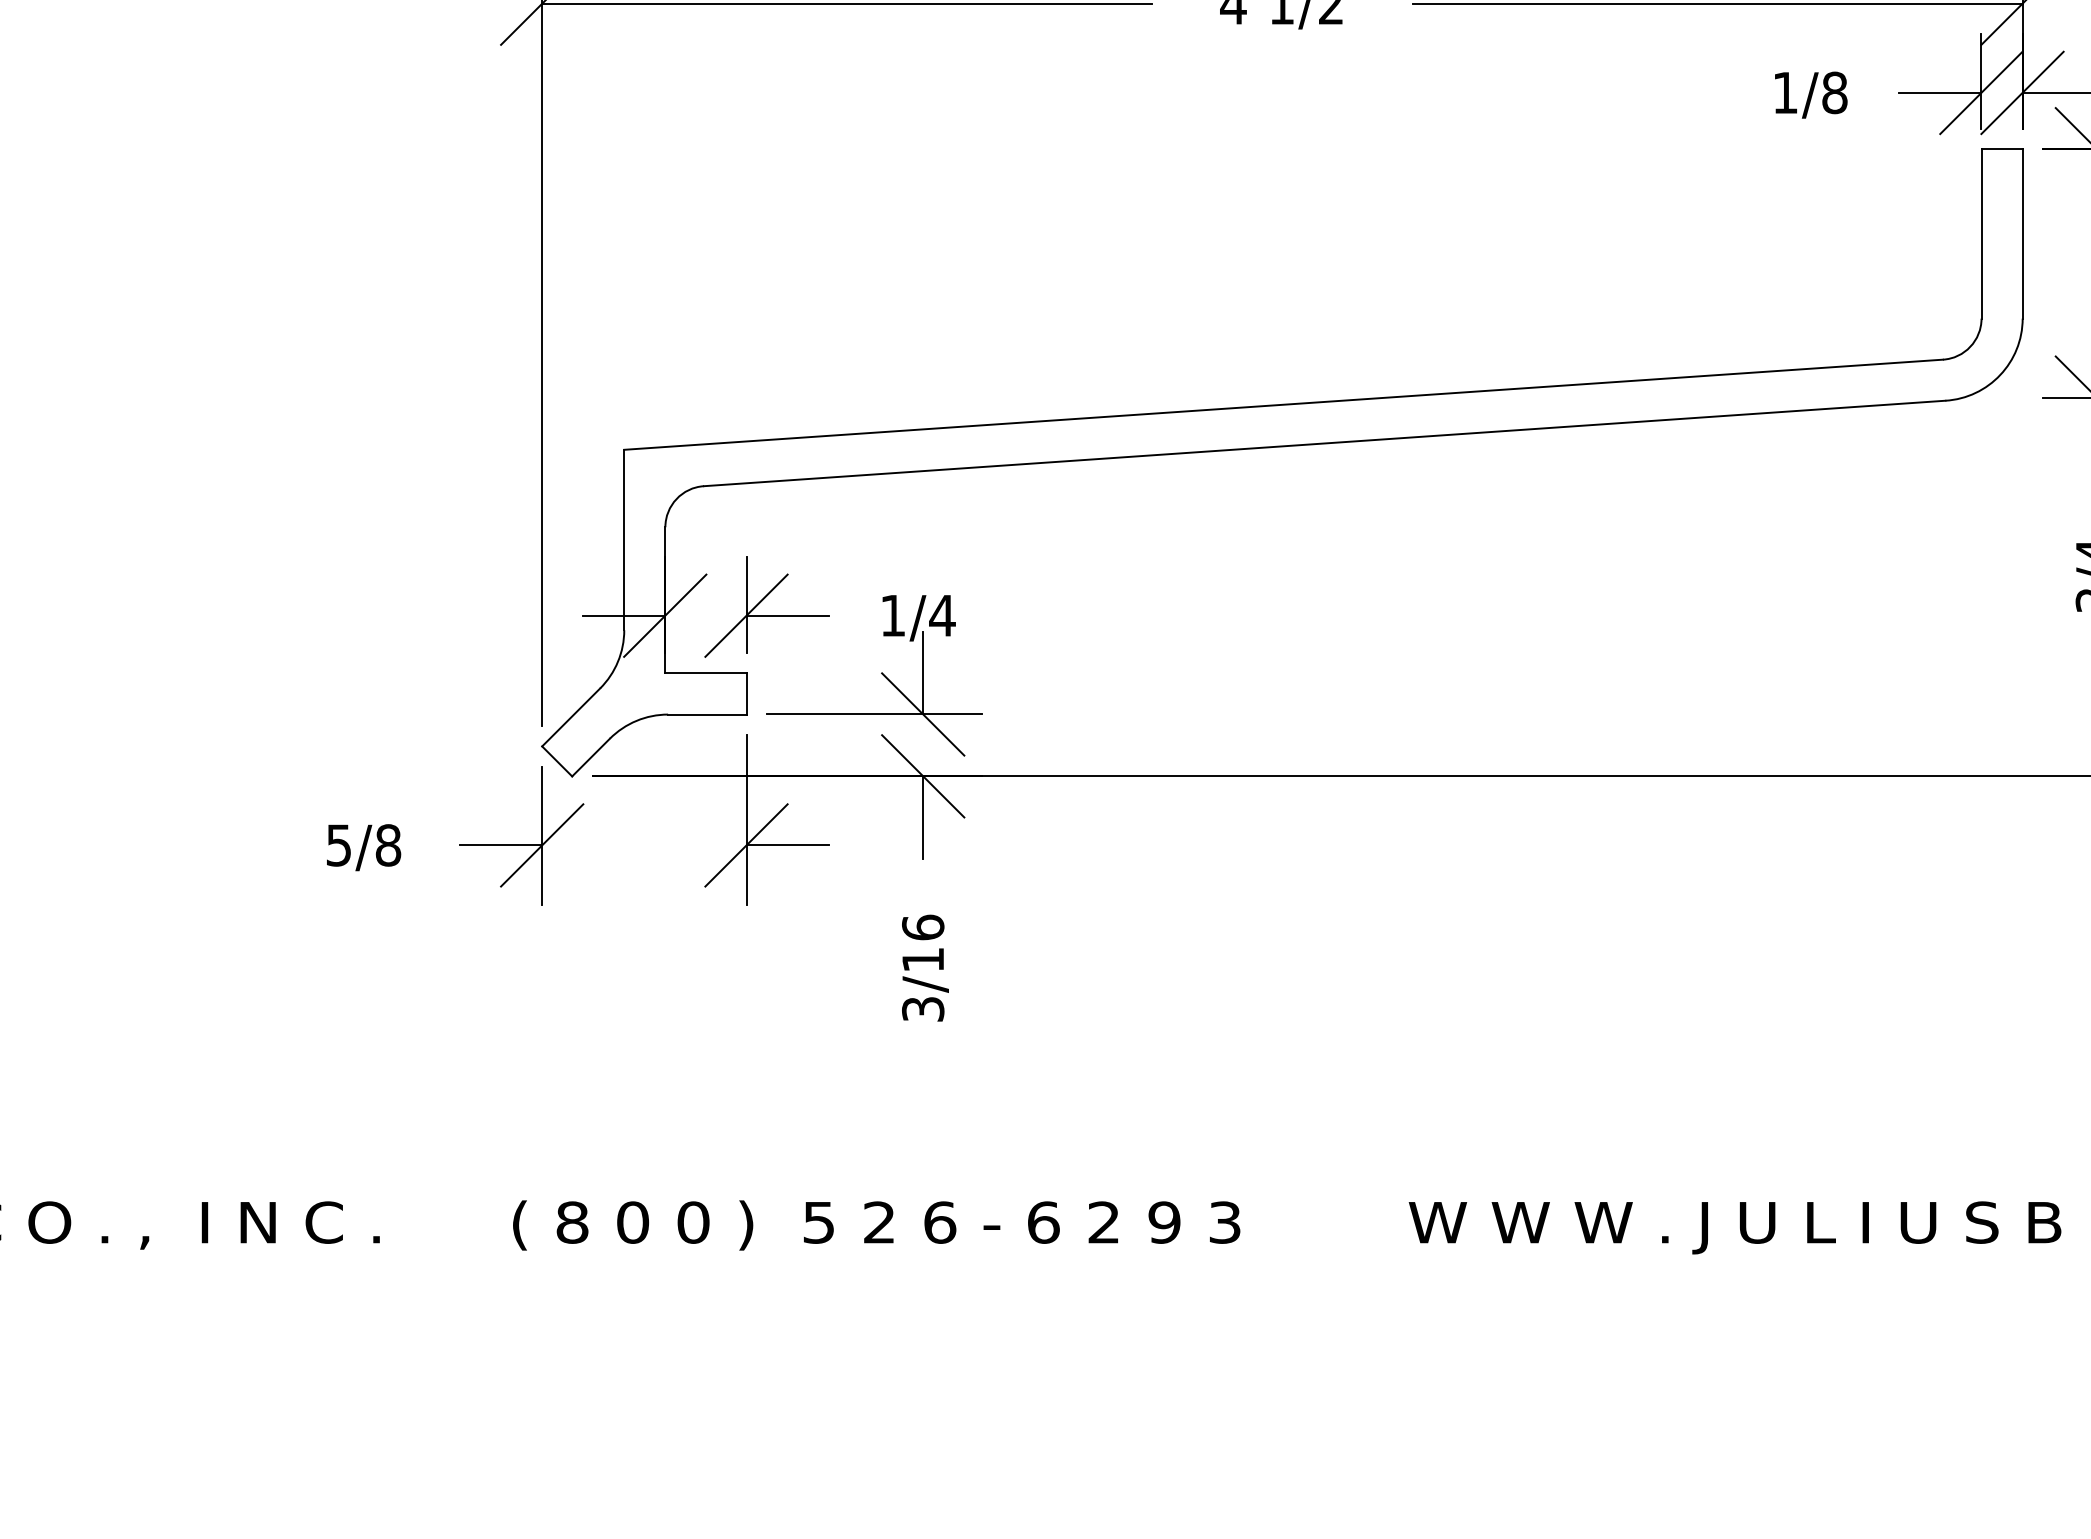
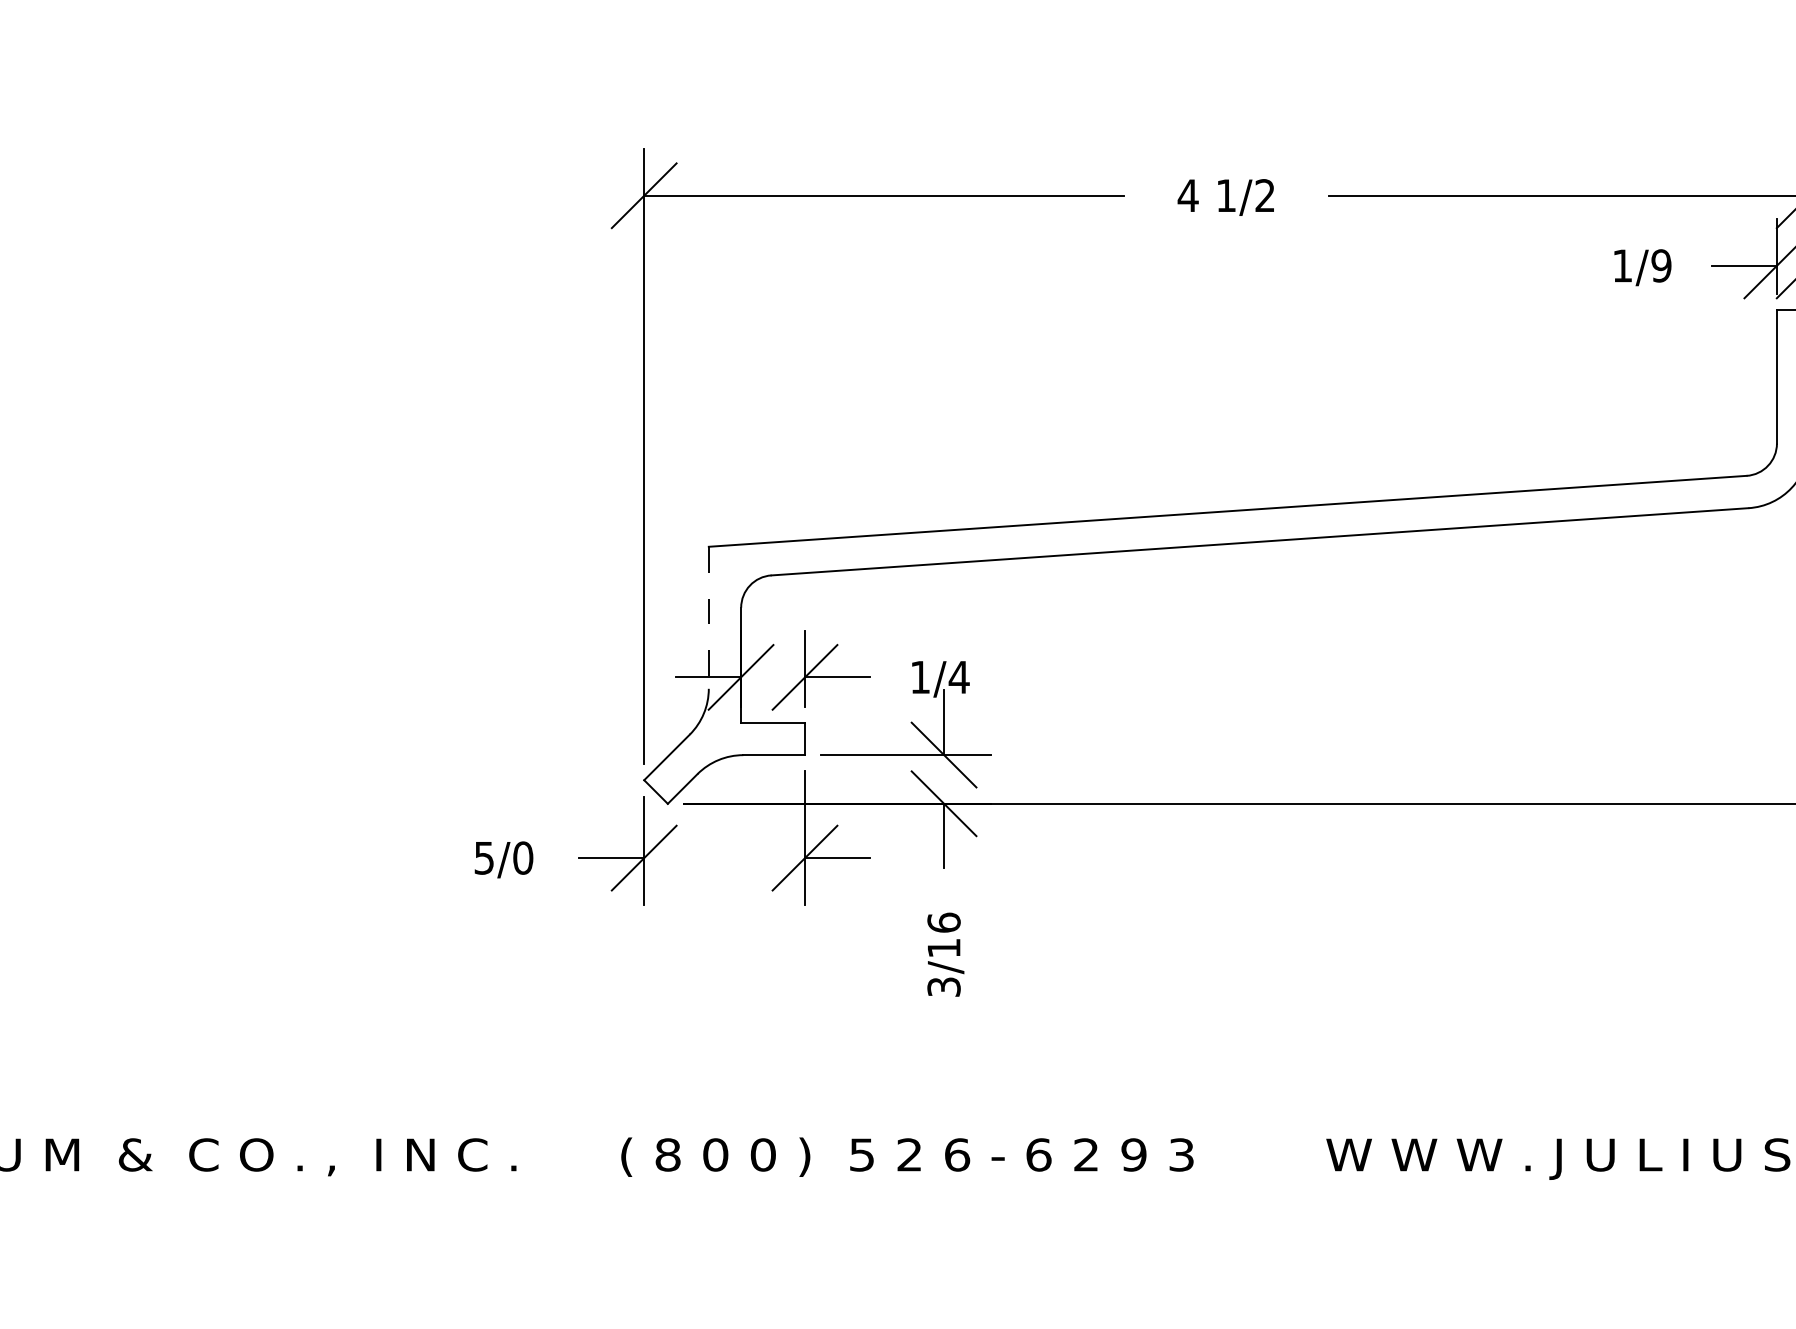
text: (1834, 92) -> (1661, 265), 1/8 -> 1/9
line: (623, 540) -> (708, 618), solid -> dashed
text: (388, 844) -> (523, 857), 5/8 -> 5/0

